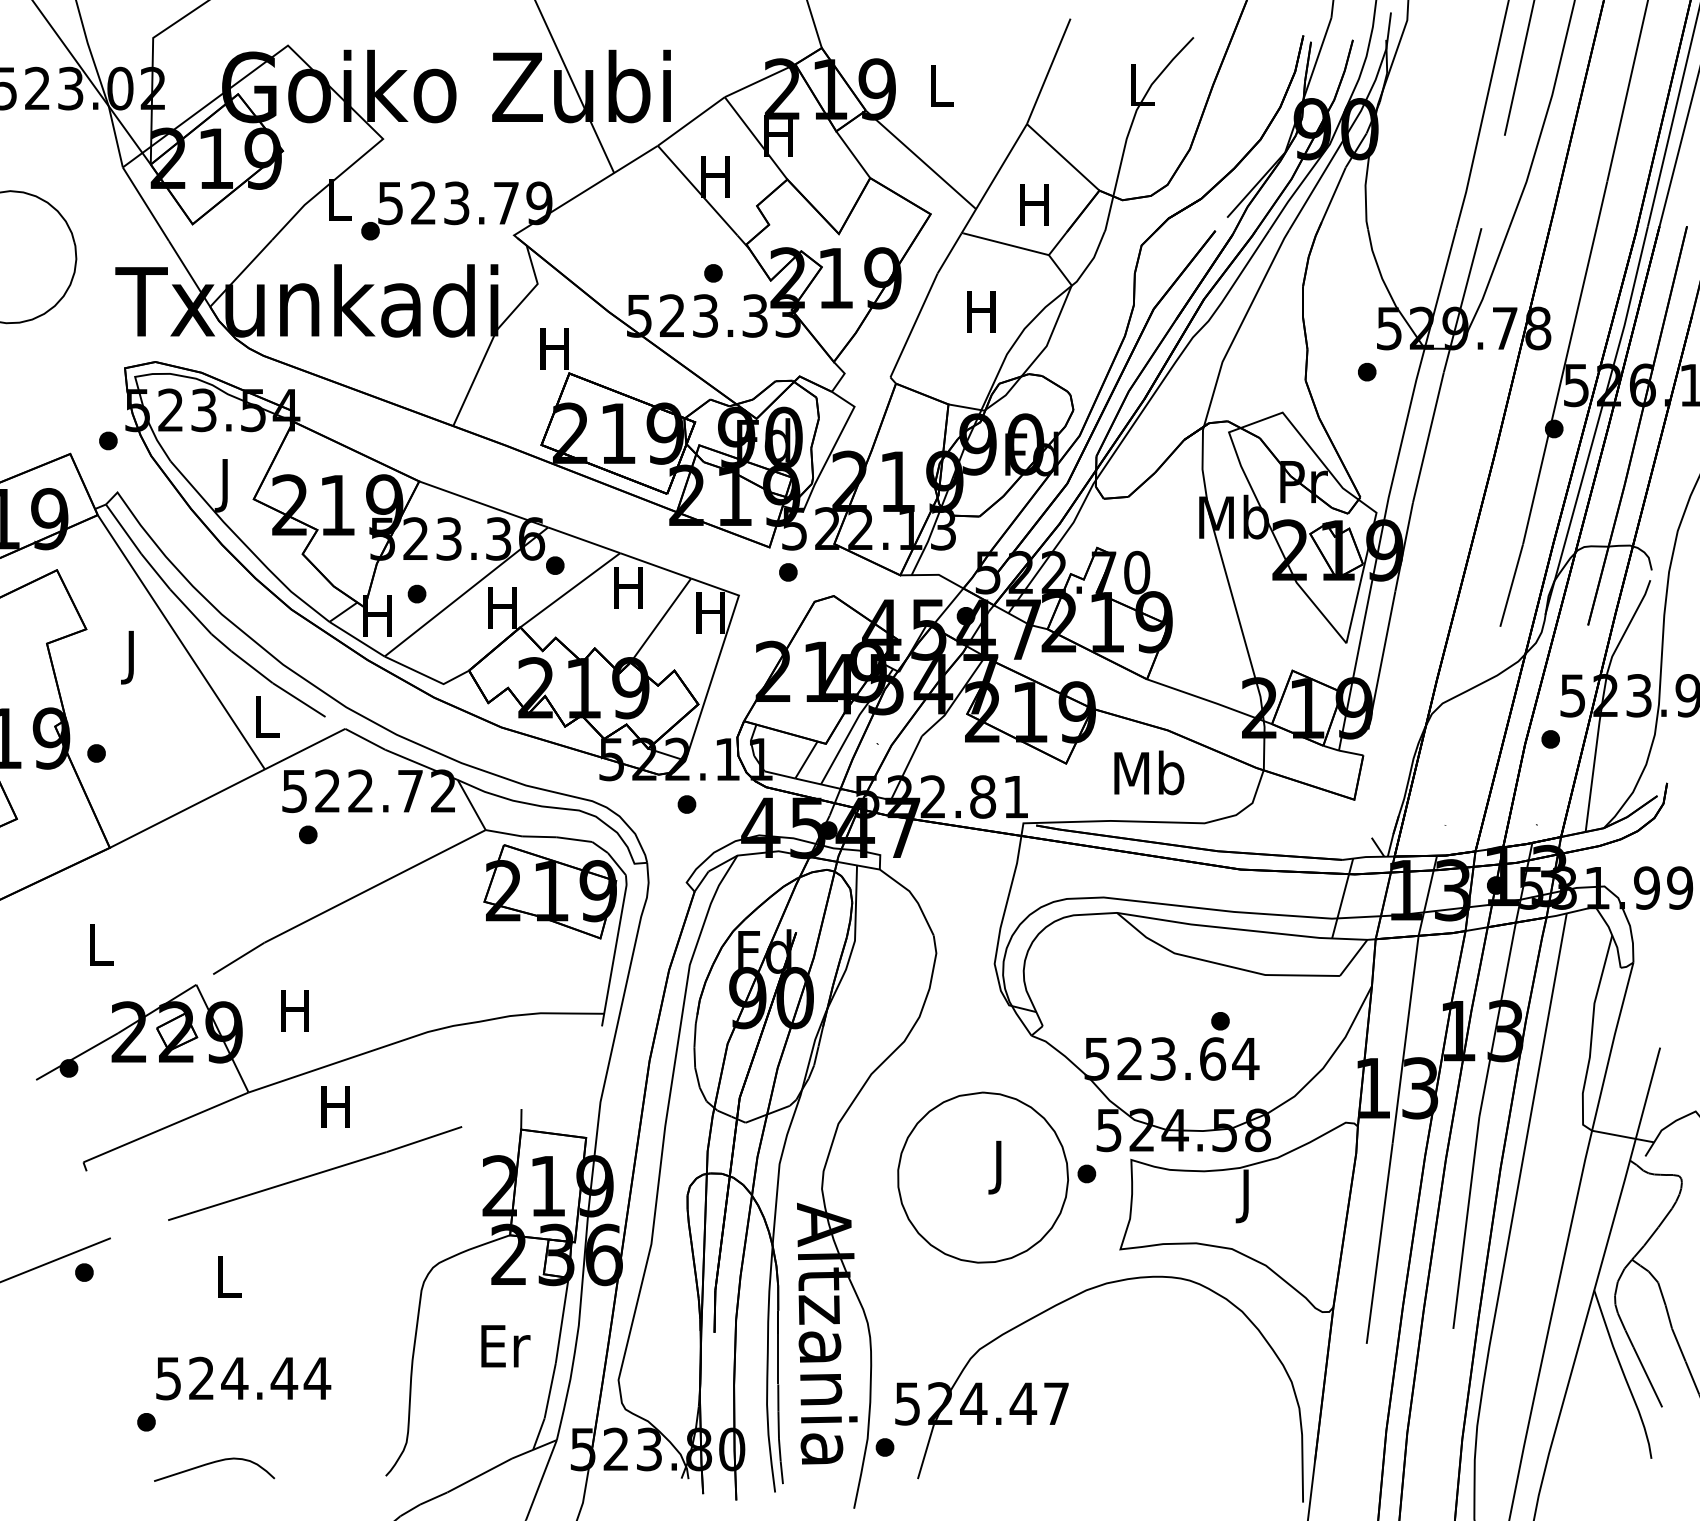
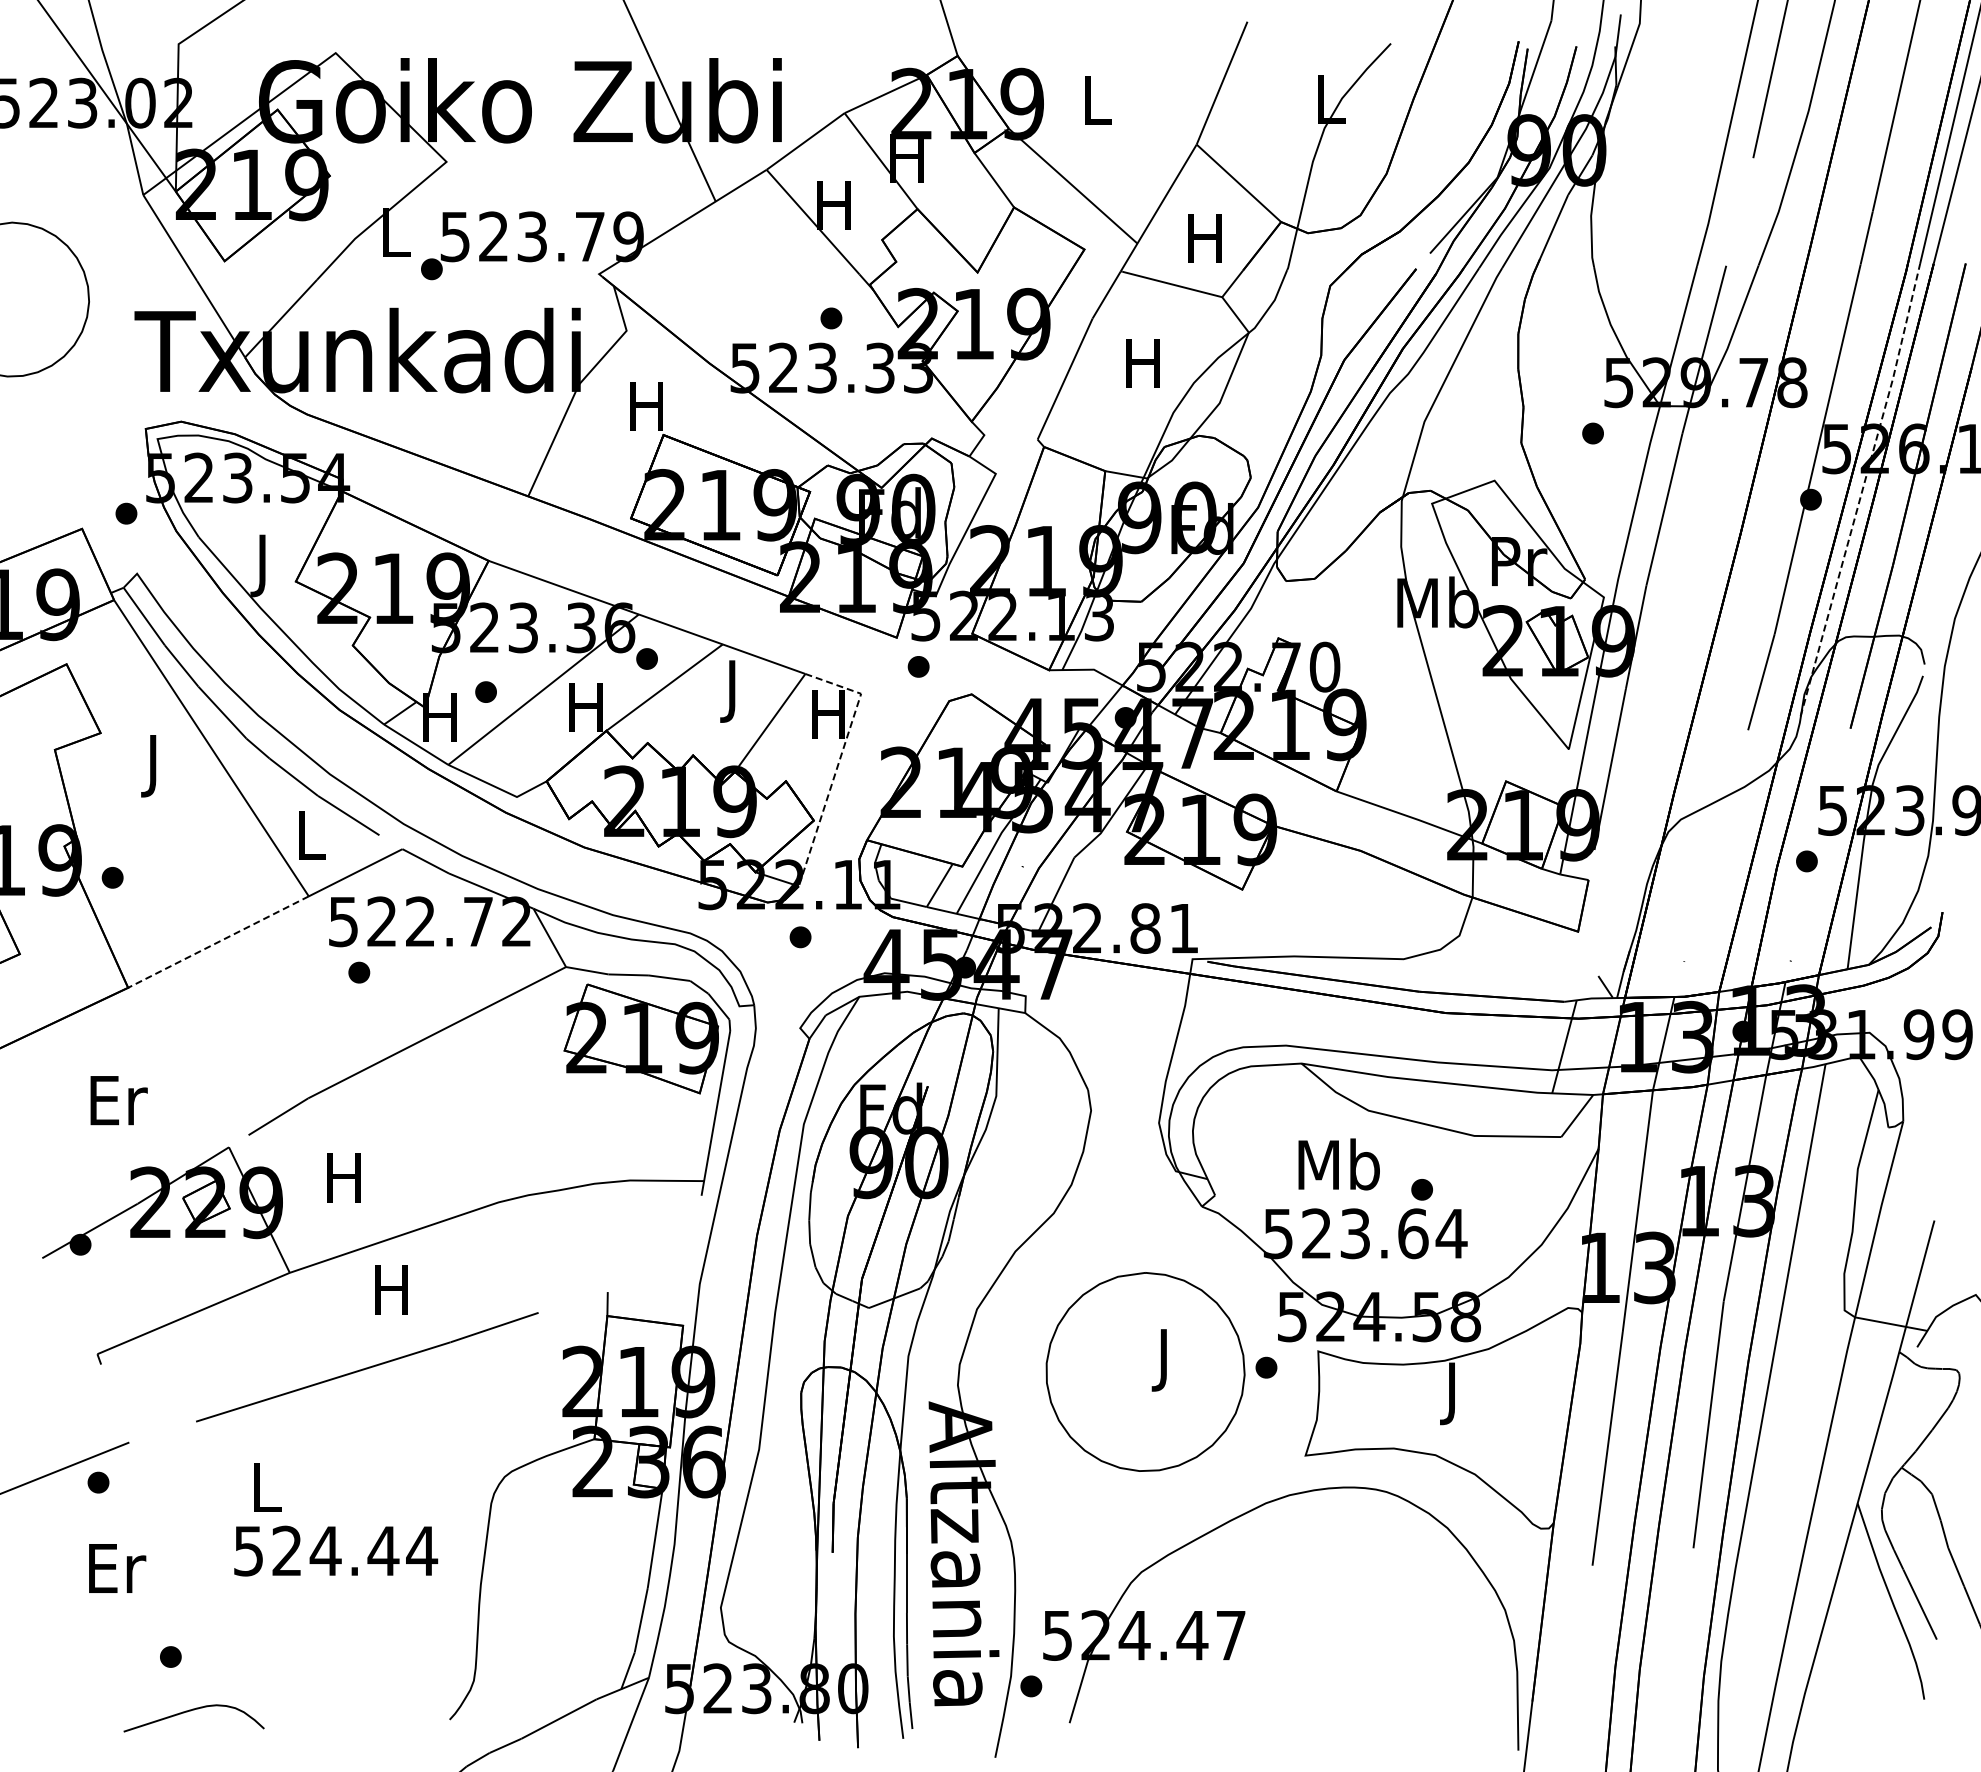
line: (1598, 420) -> (1862, 489), solid -> dashed
text: (627, 593) -> (731, 691), H -> J
line: (720, 653) -> (839, 761), solid -> dashed
text: (1148, 772) -> (1338, 1164), moved
line: (187, 808) -> (218, 942), solid -> dashed
text: (101, 944) -> (118, 1100), L -> Er
text: (505, 1346) -> (117, 1568), moved
text: (244, 1378) -> (336, 1550), moved
curve: (212, 1463) -> (191, 1711), moved

